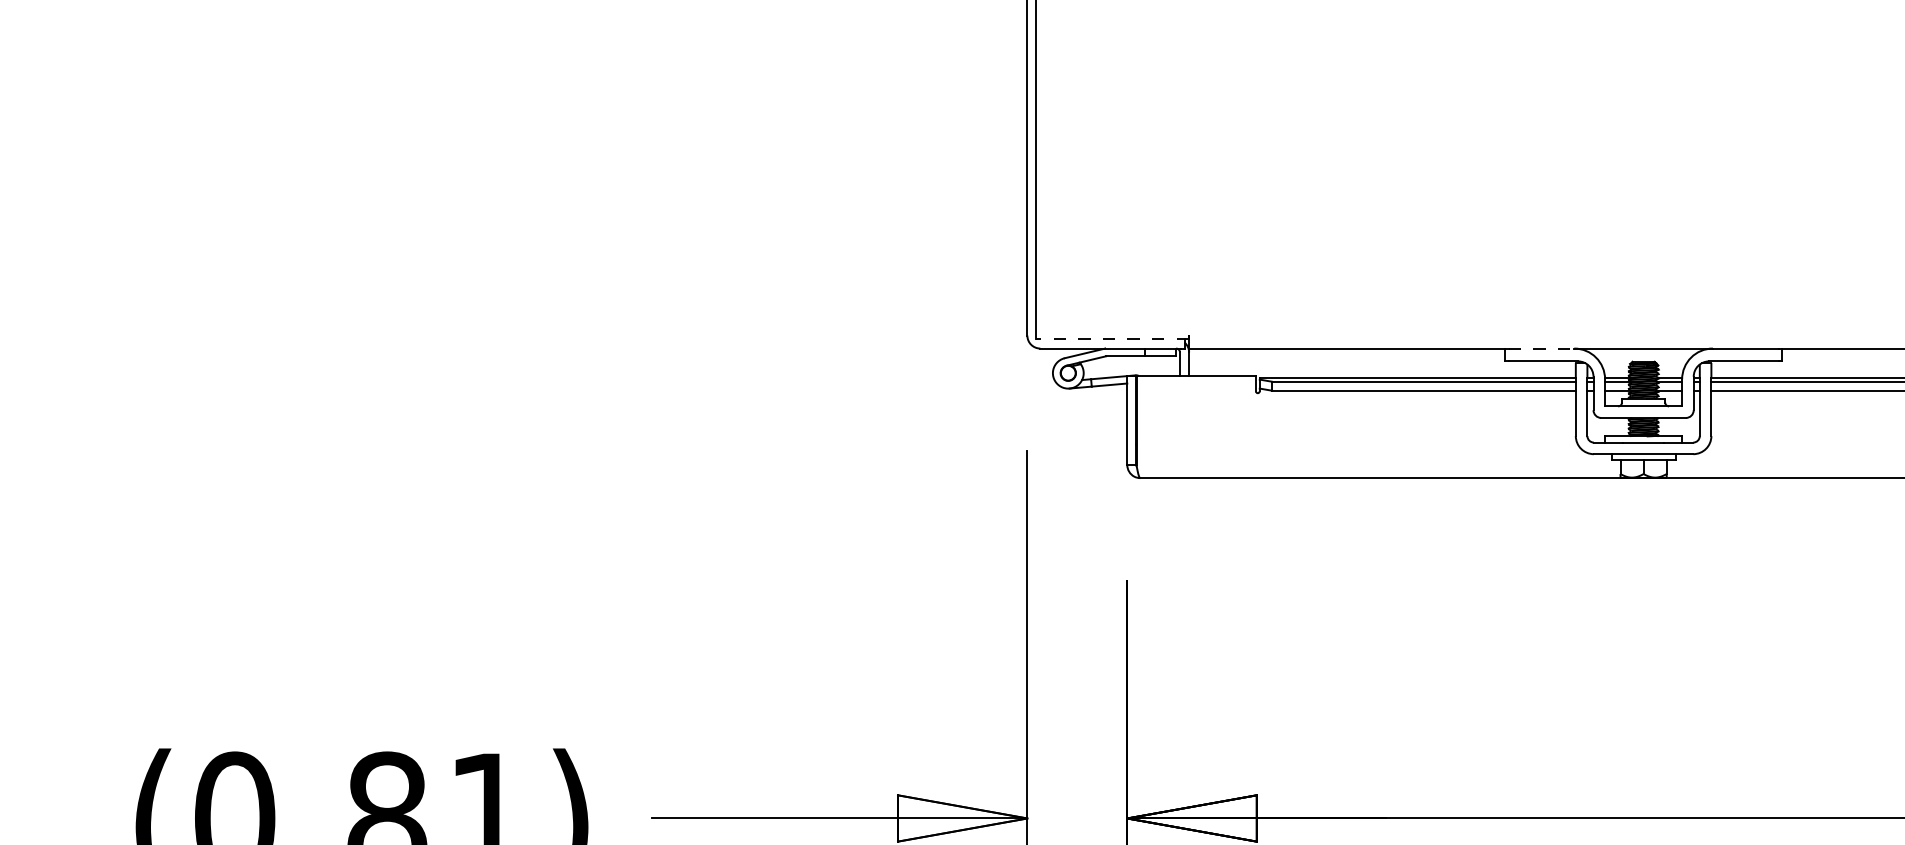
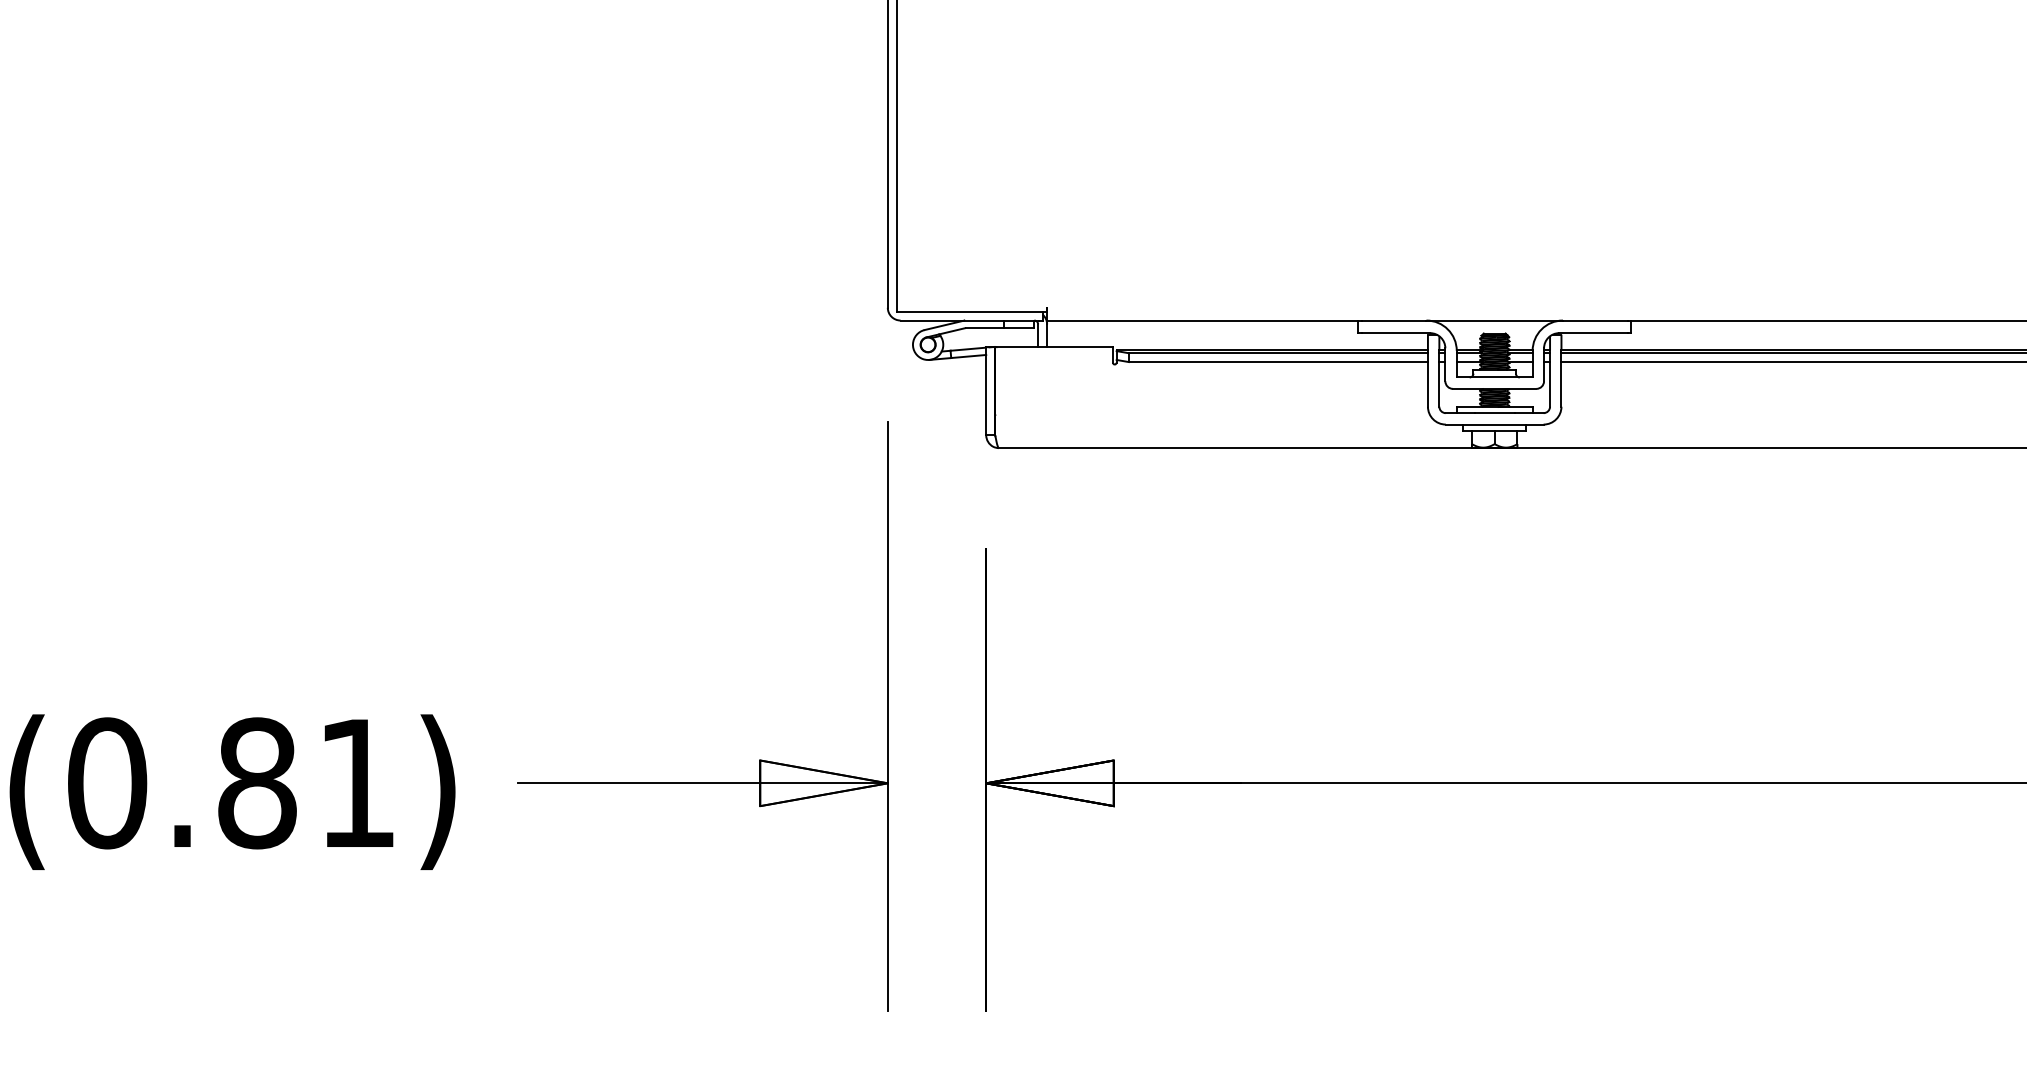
line: (1112, 339) -> (971, 311), dashed -> solid
line: (1541, 348) -> (1394, 320), dashed -> solid

